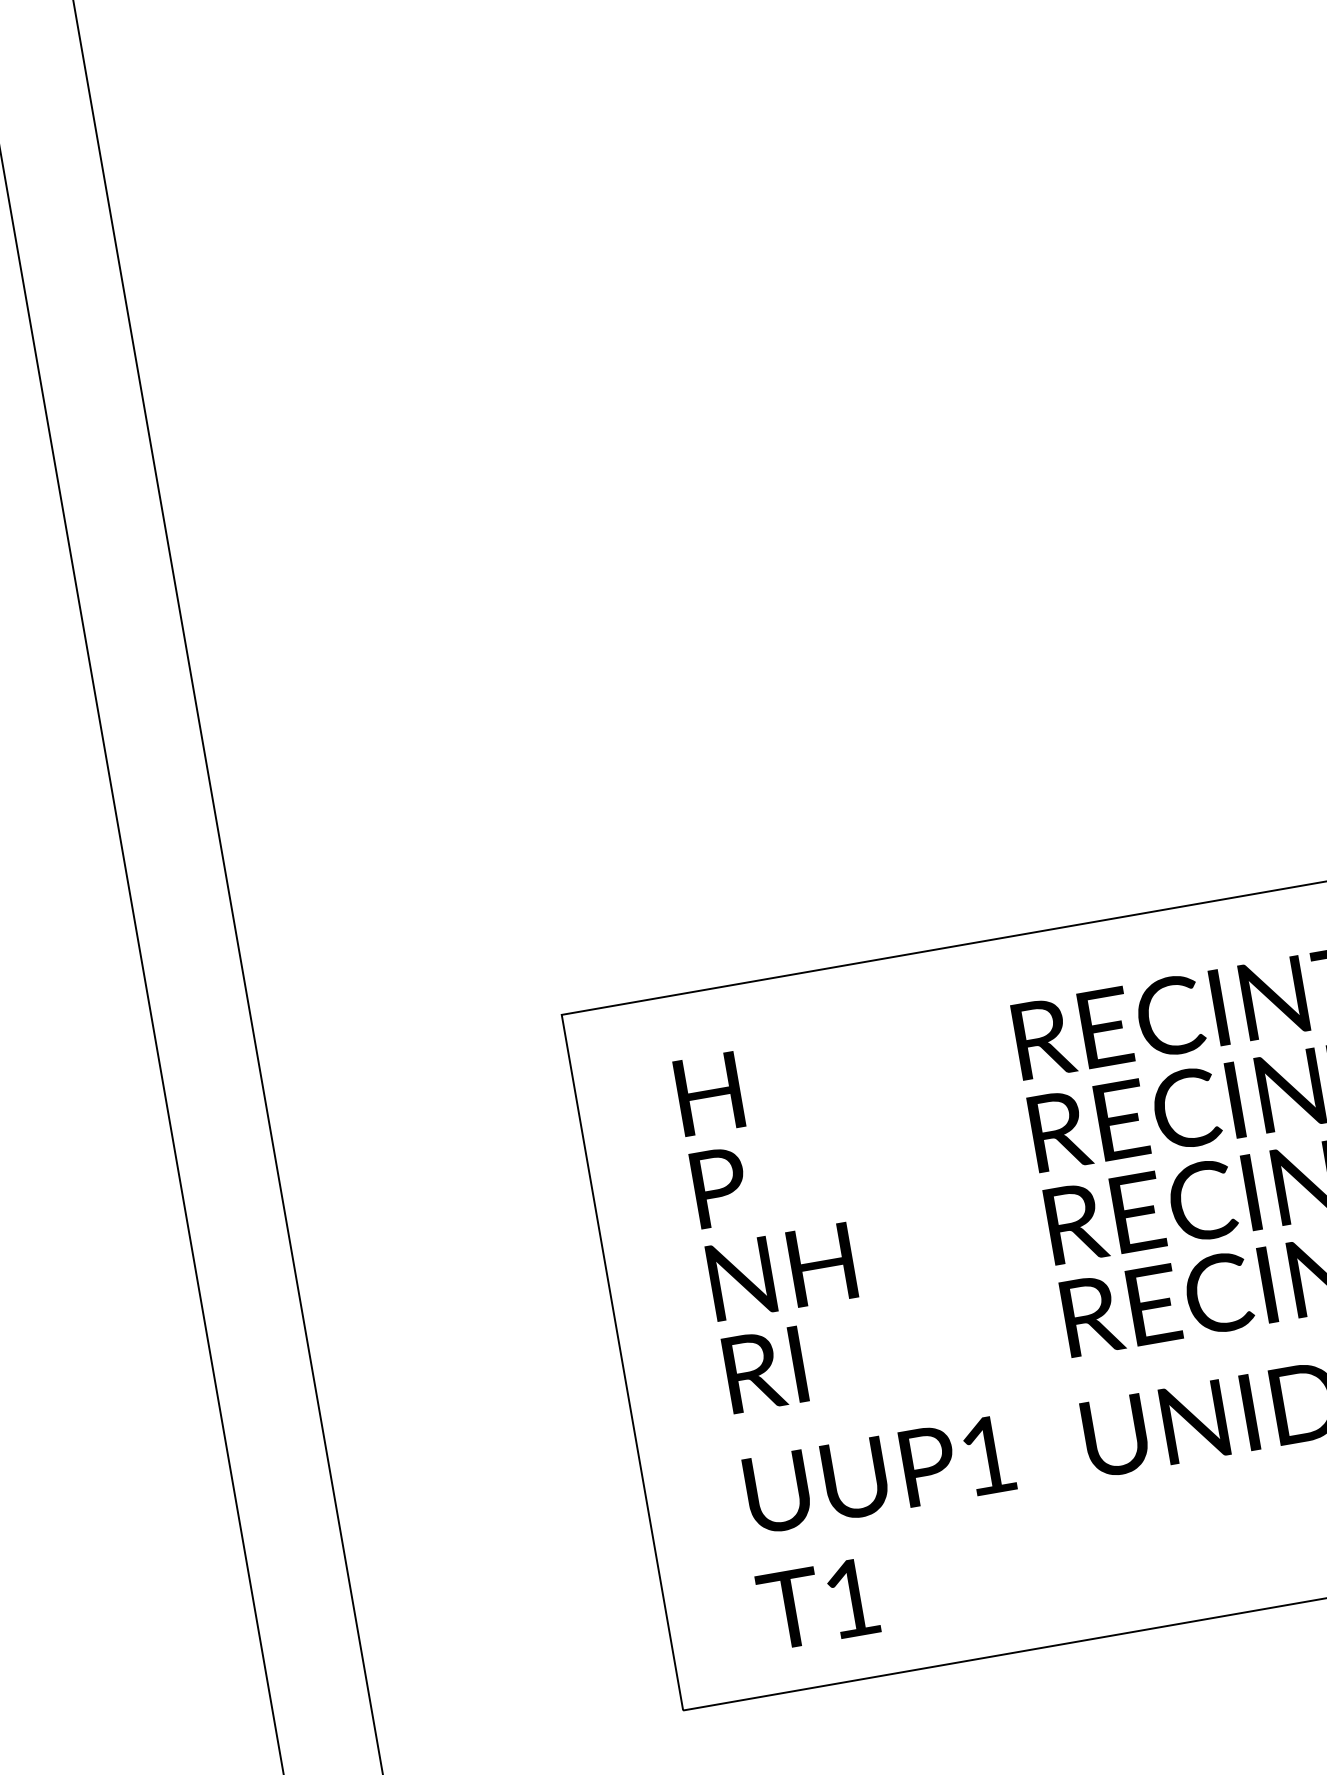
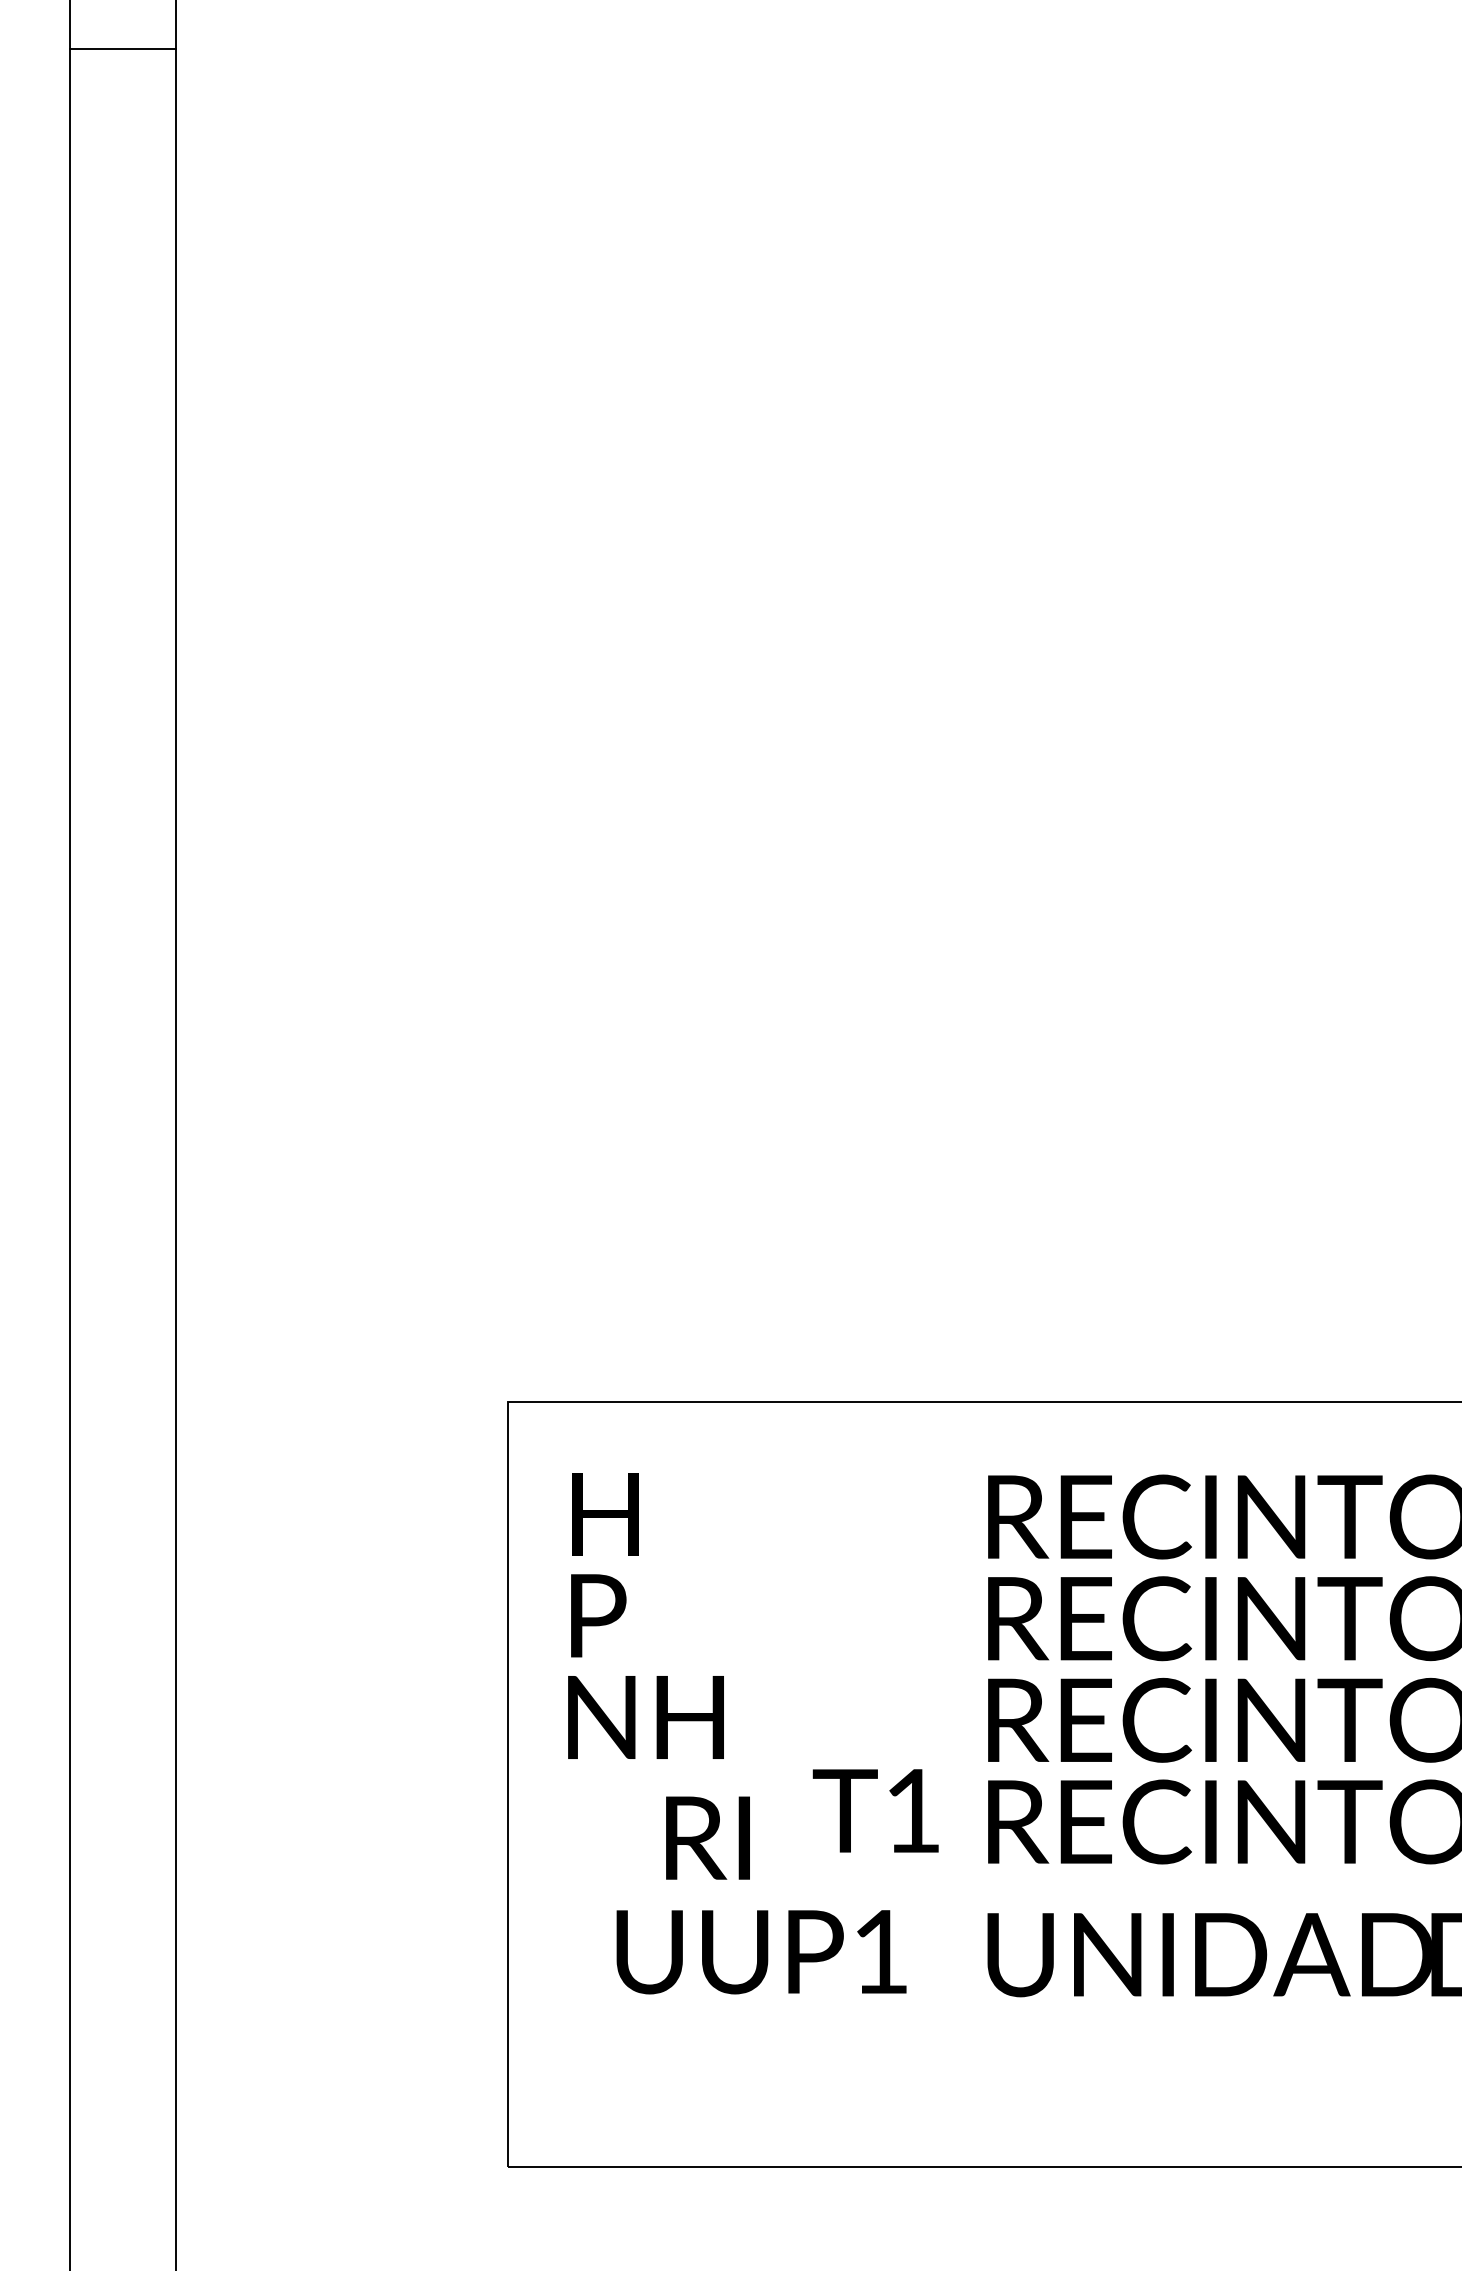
text: (709, 1094) -> (605, 1514), moved
text: (719, 1187) -> (598, 1615), moved
text: (781, 1271) -> (645, 1717), moved
text: (764, 1369) -> (707, 1837), moved
text: (817, 1603) -> (875, 1810), moved

